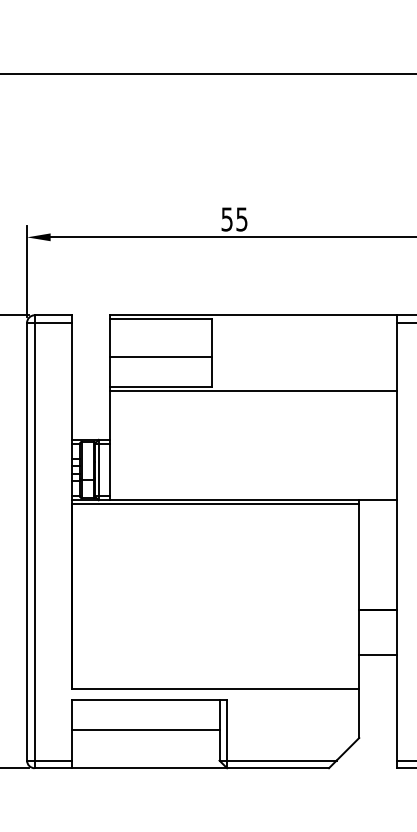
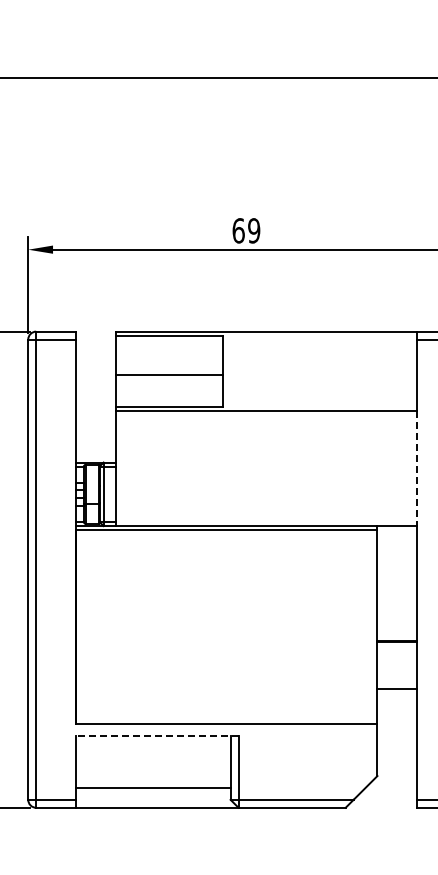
text: (234, 219) -> (246, 230), 55 -> 69
line: (397, 445) -> (417, 468), solid -> dashed
line: (149, 700) -> (156, 736), solid -> dashed
line: (145, 730) -> (152, 788), moved

